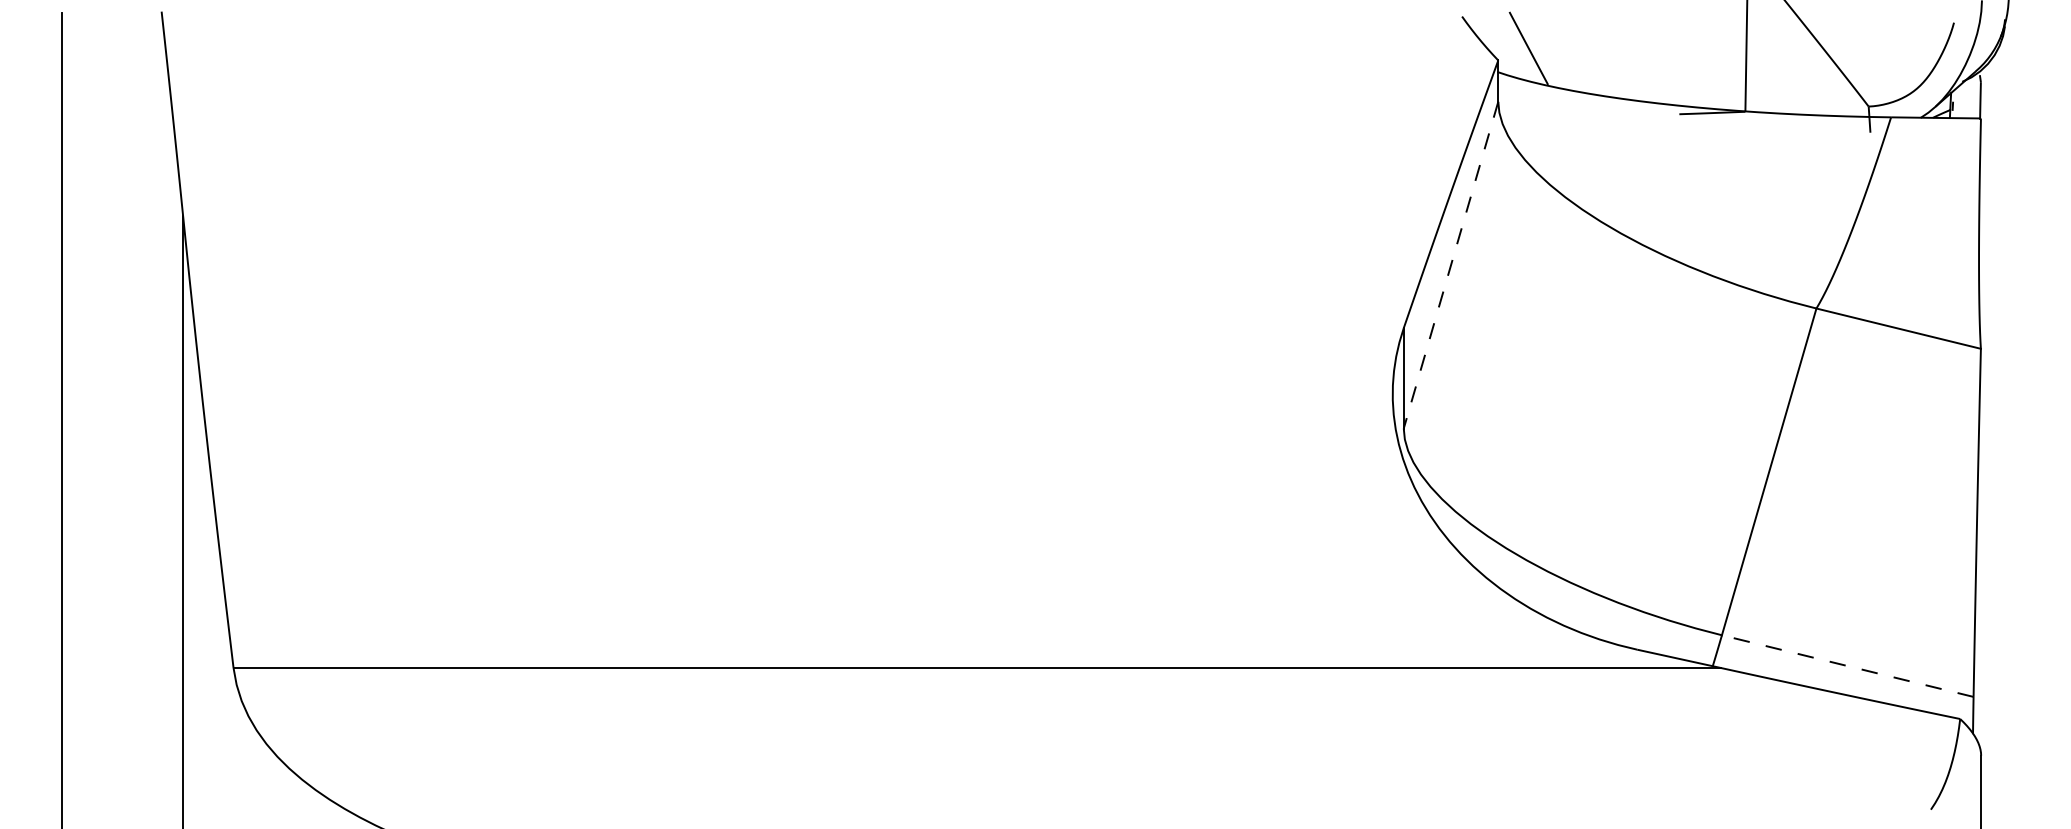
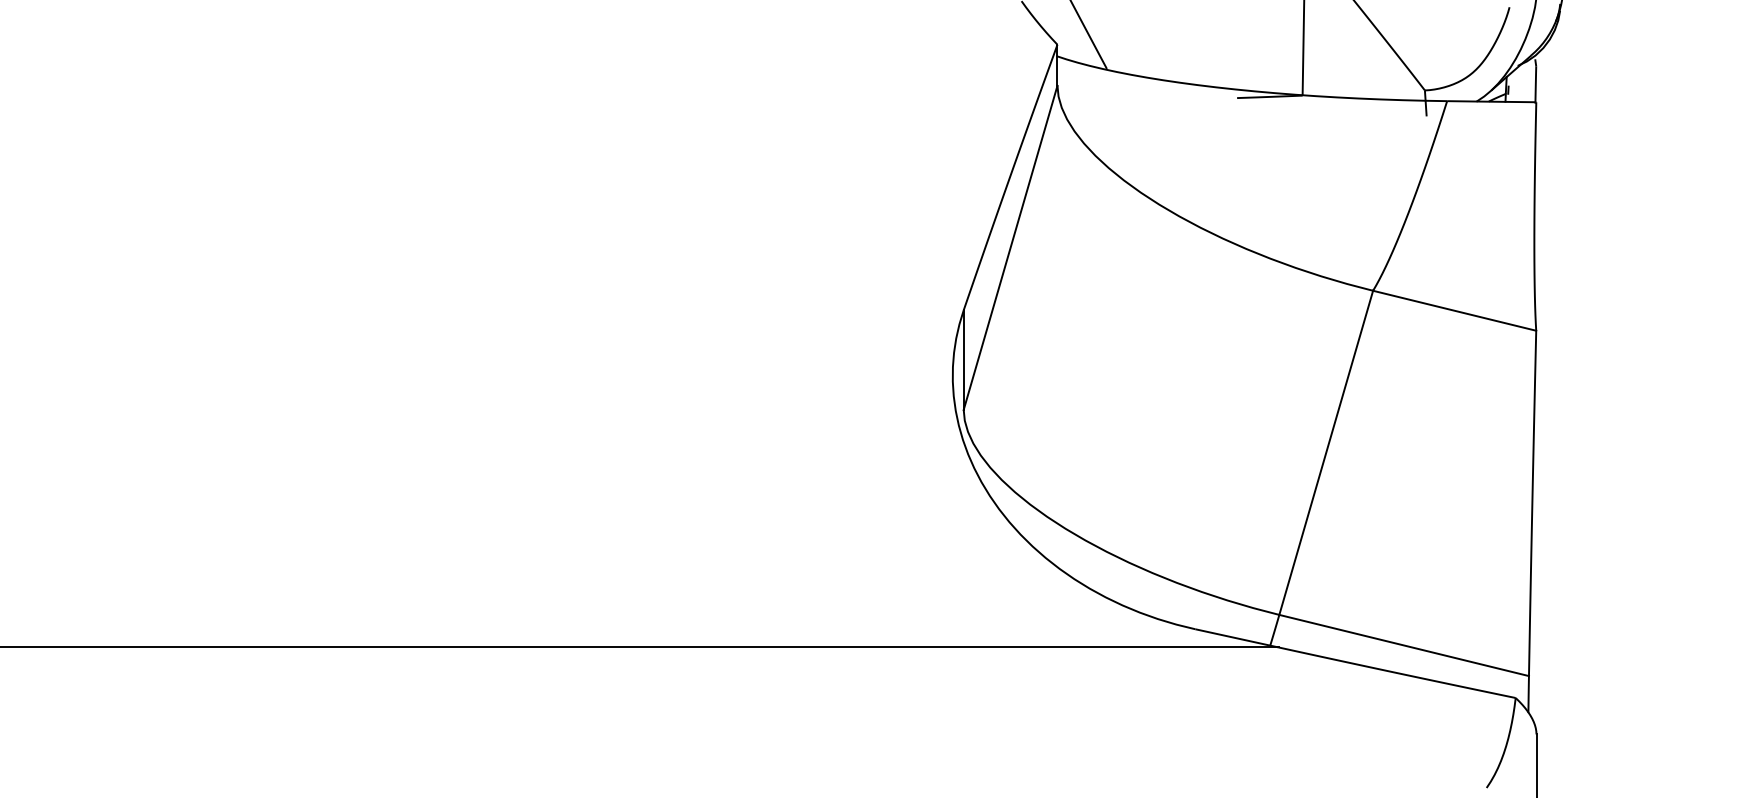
line: (1450, 265) -> (1010, 248), dashed -> solid
line: (1847, 666) -> (1403, 645), dashed -> solid

